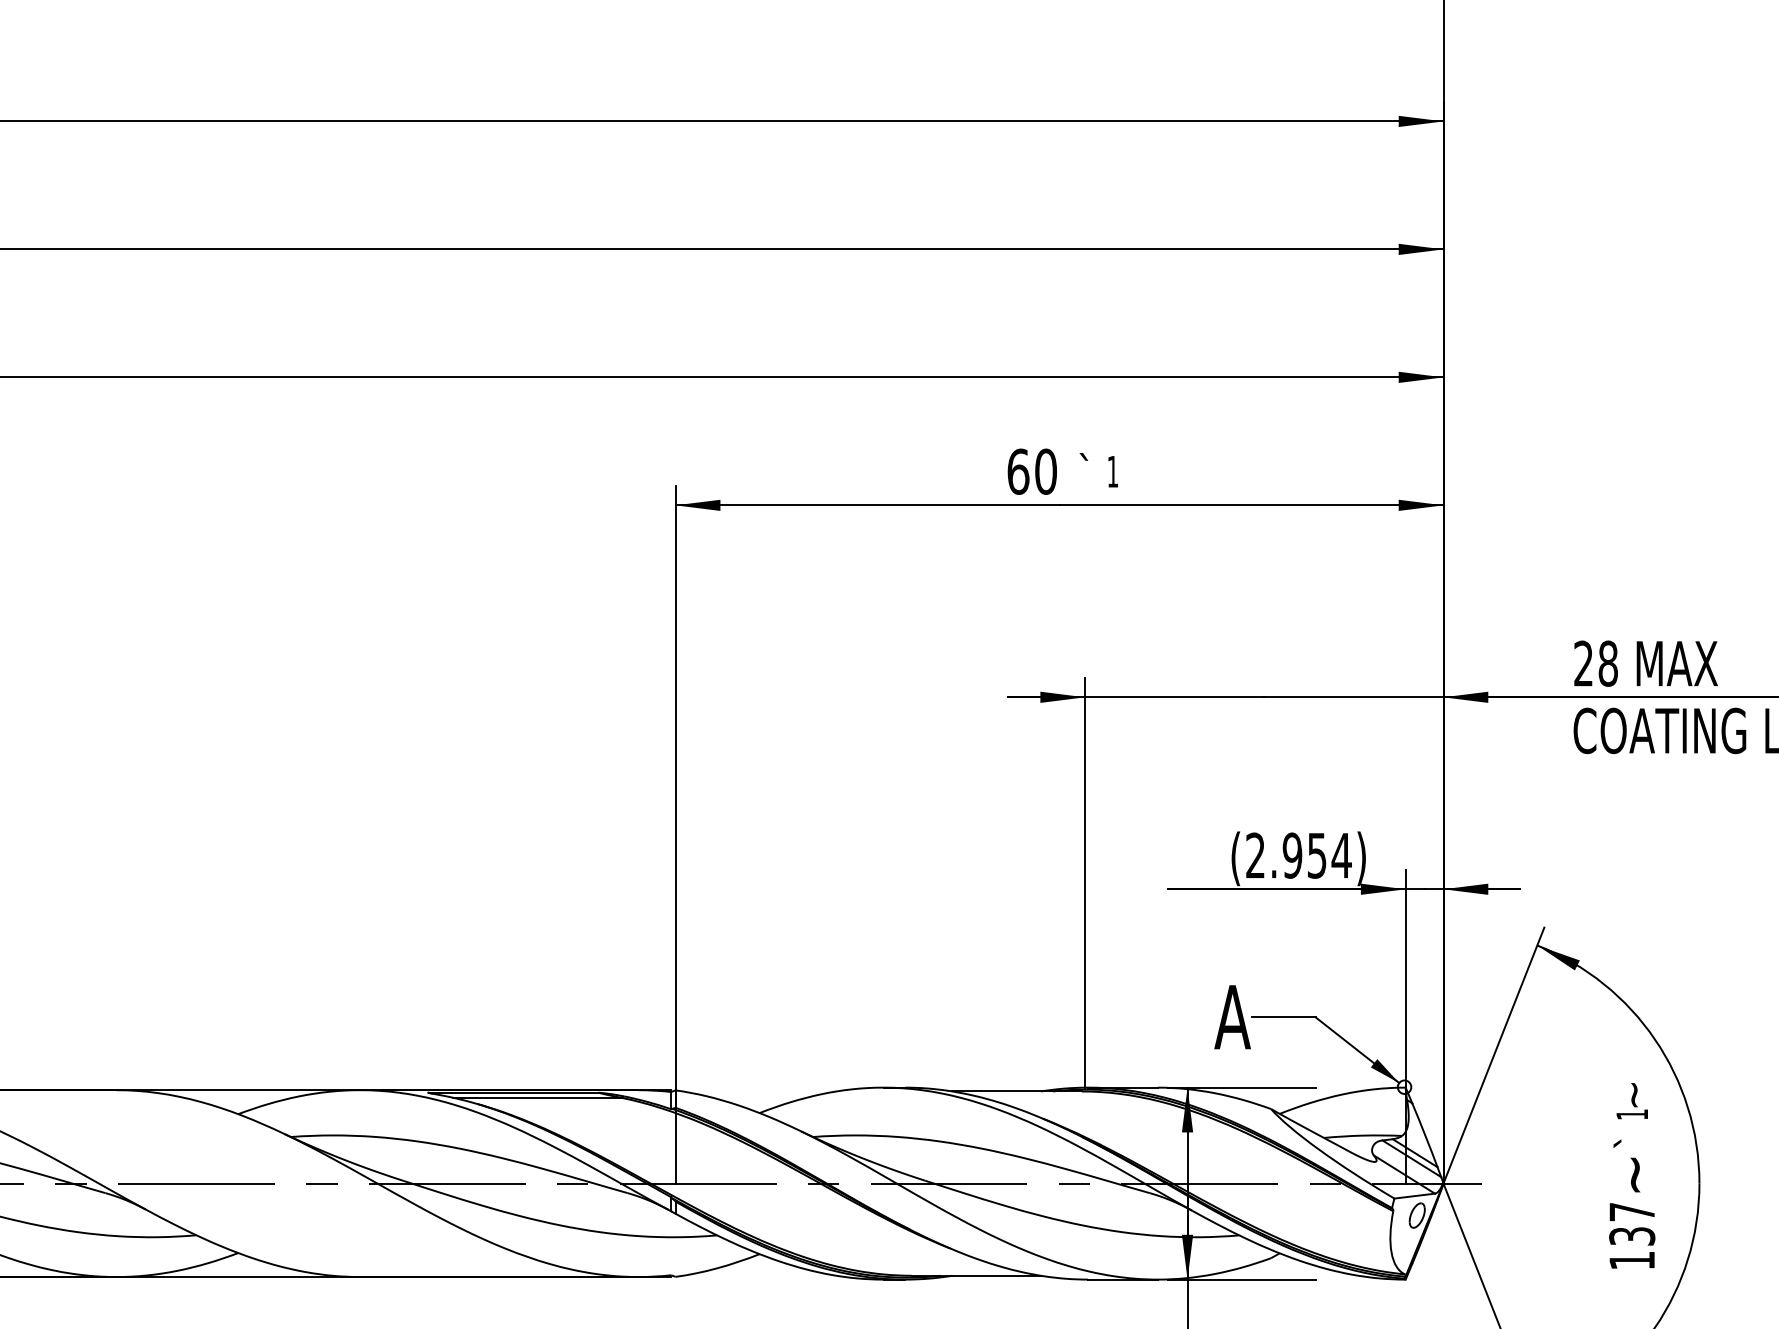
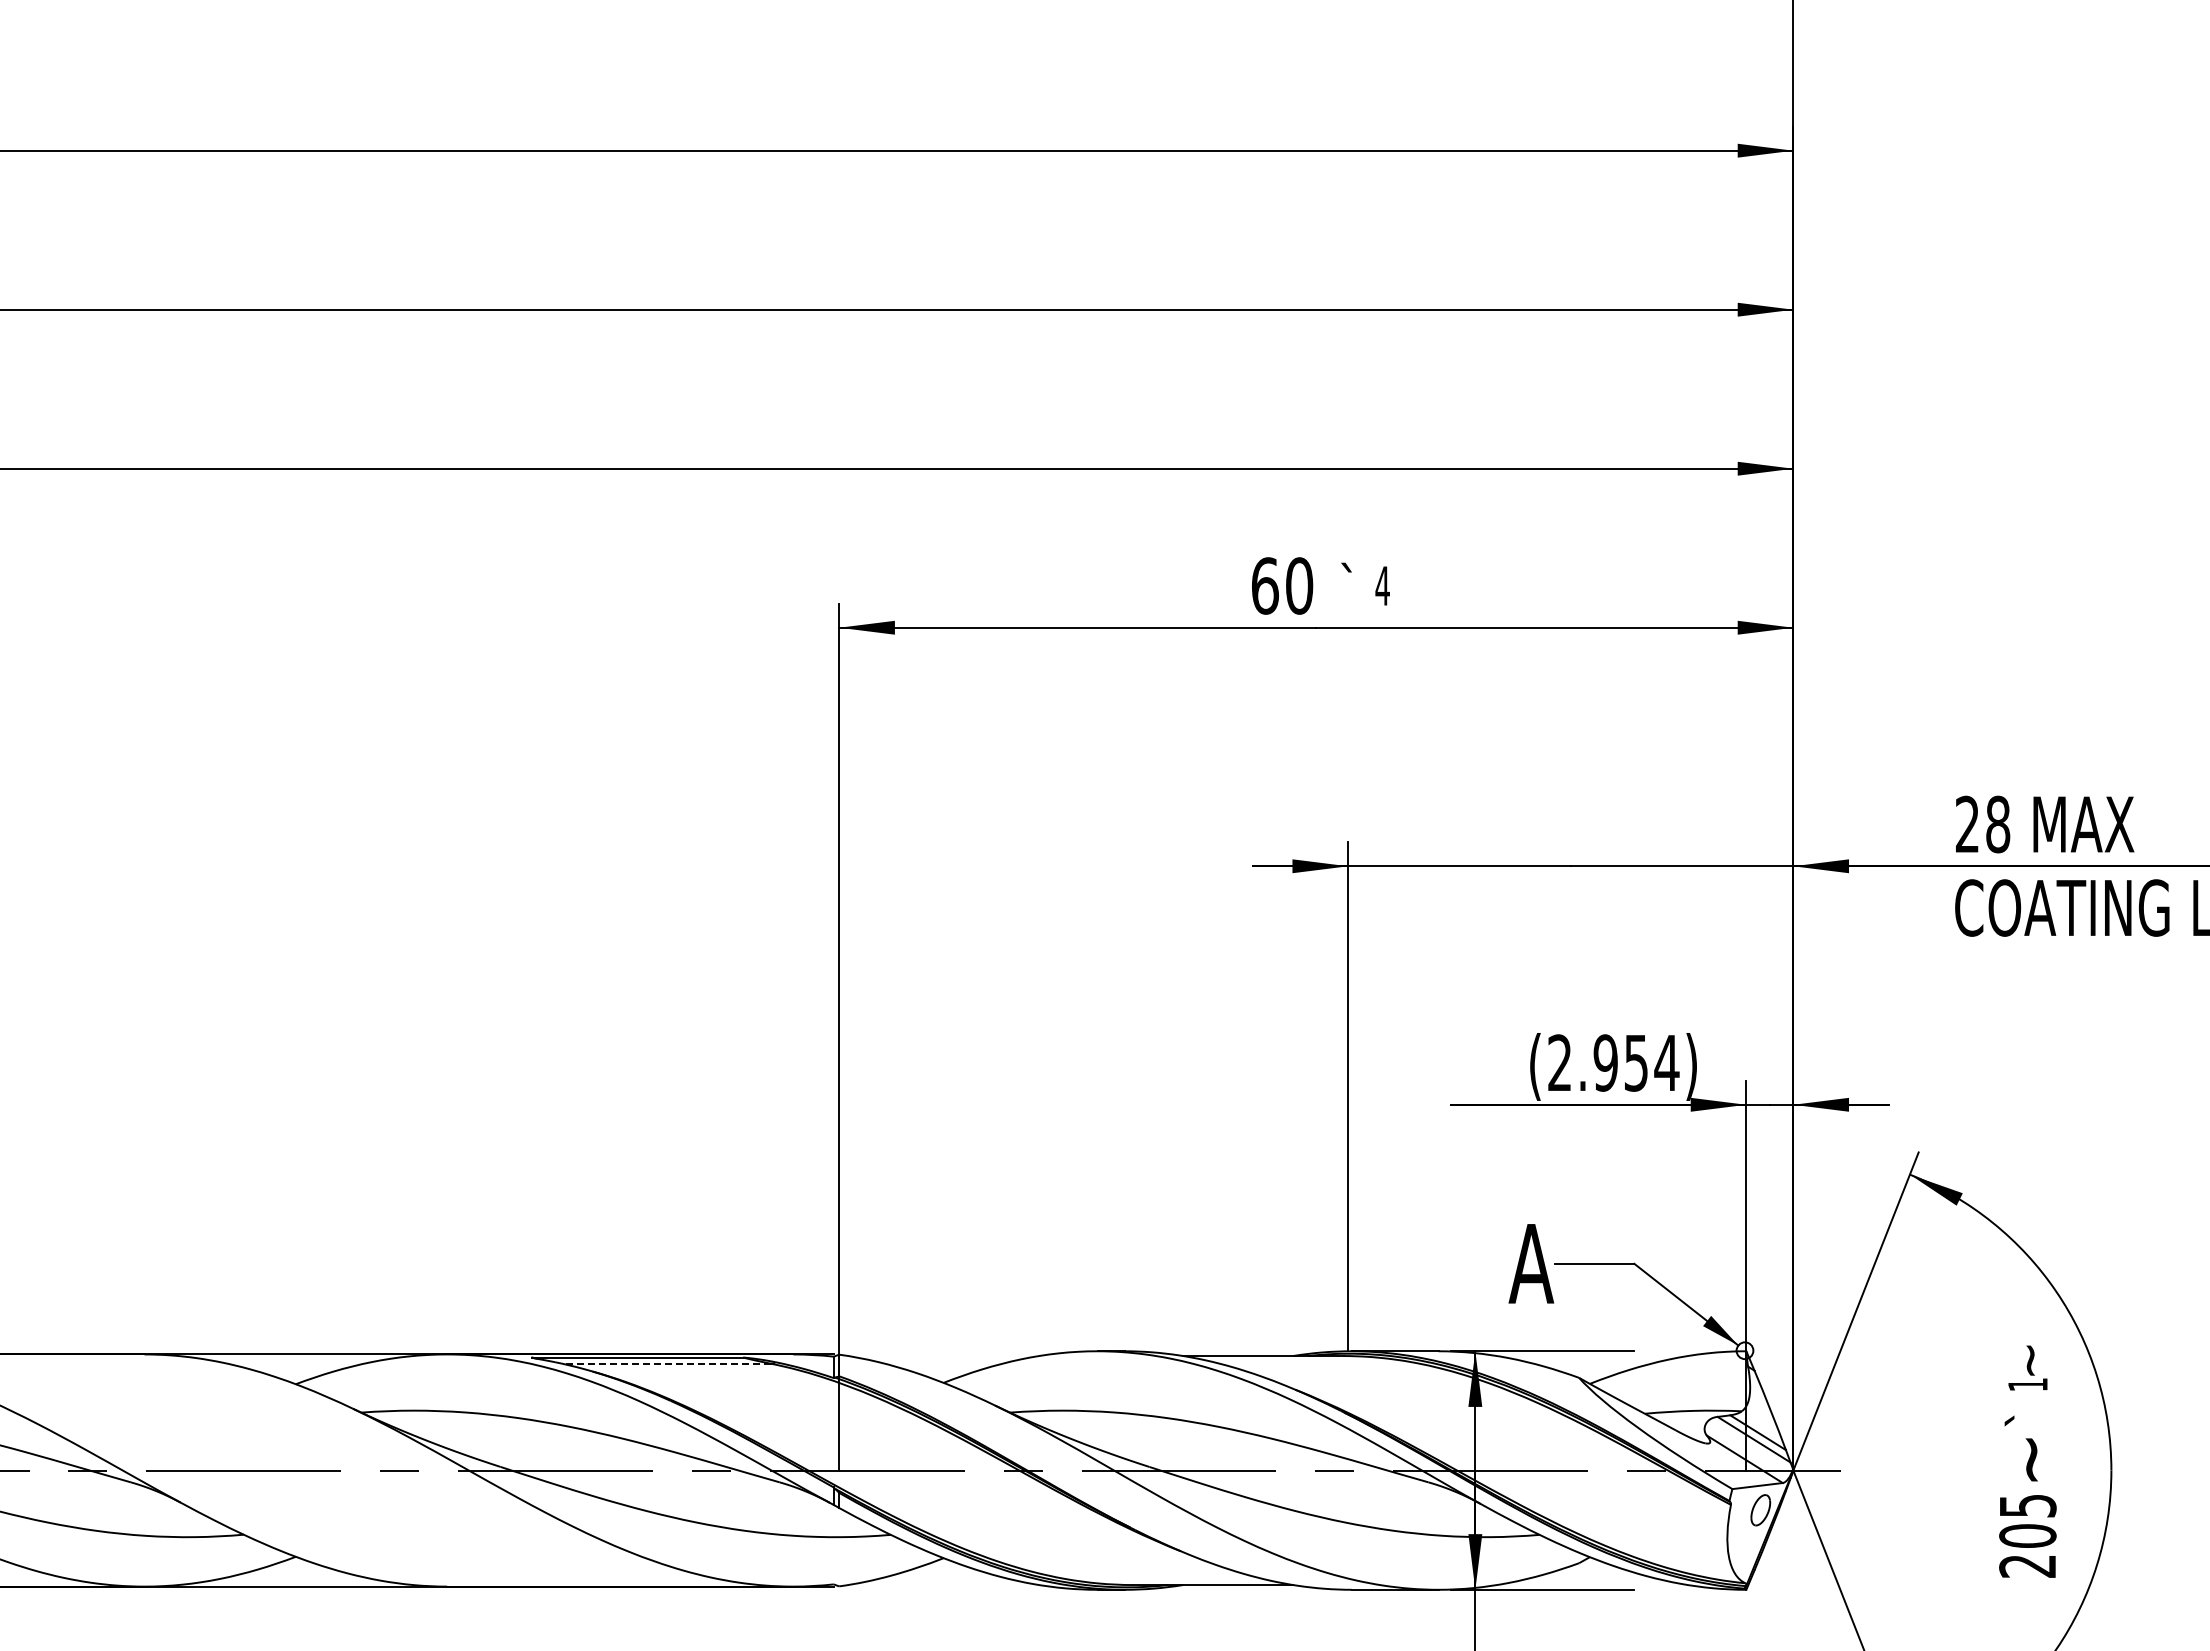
text: (1112, 471) -> (1382, 585), 1 -> 4
line: (535, 1097) -> (665, 1363), solid -> dashed
text: (1631, 1235) -> (2027, 1535), 137 -> 205

